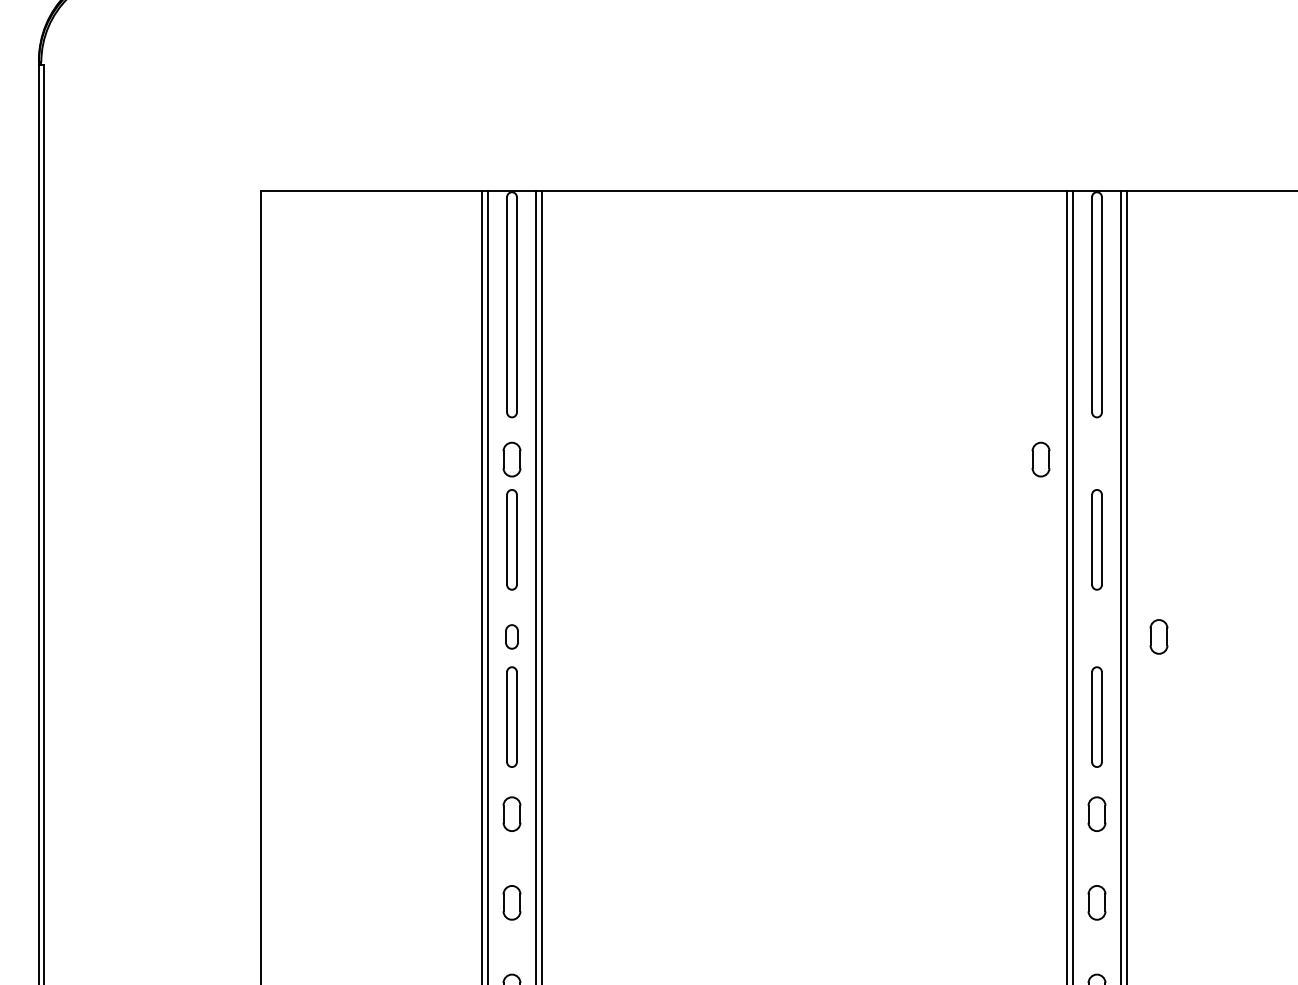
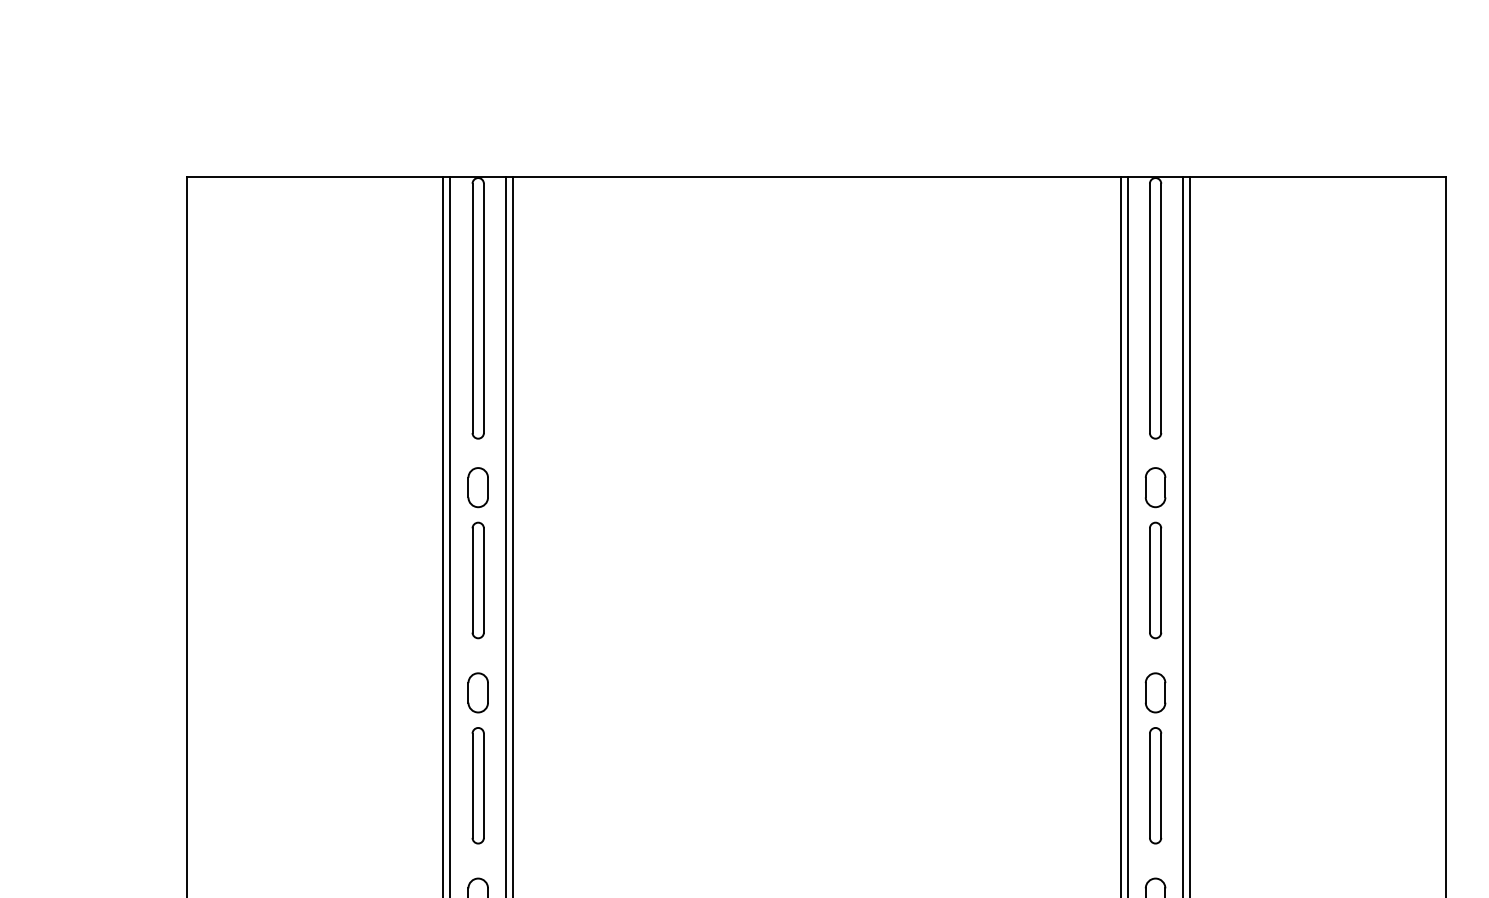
part: (1040, 459) -> (1154, 487), moved
part: (511, 636) -> (477, 692), size x1.43
part: (1158, 636) -> (1154, 692), moved

